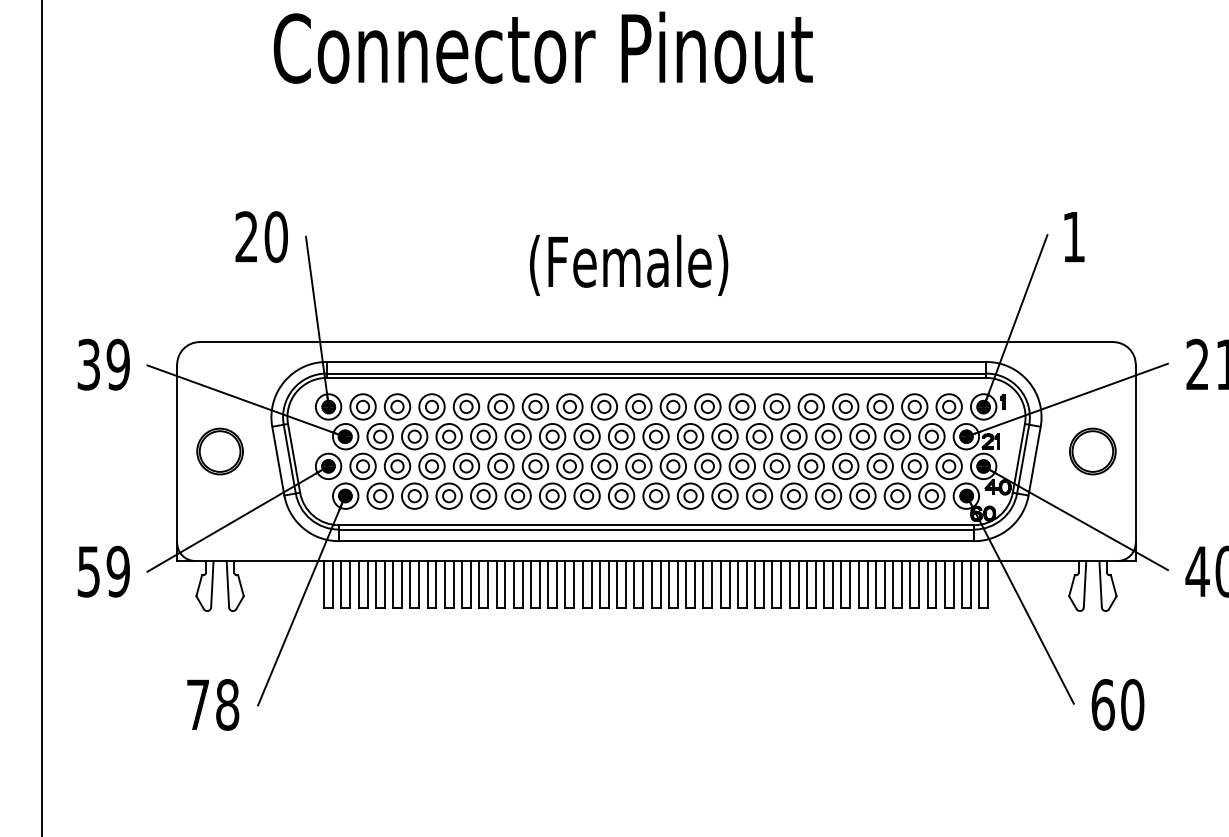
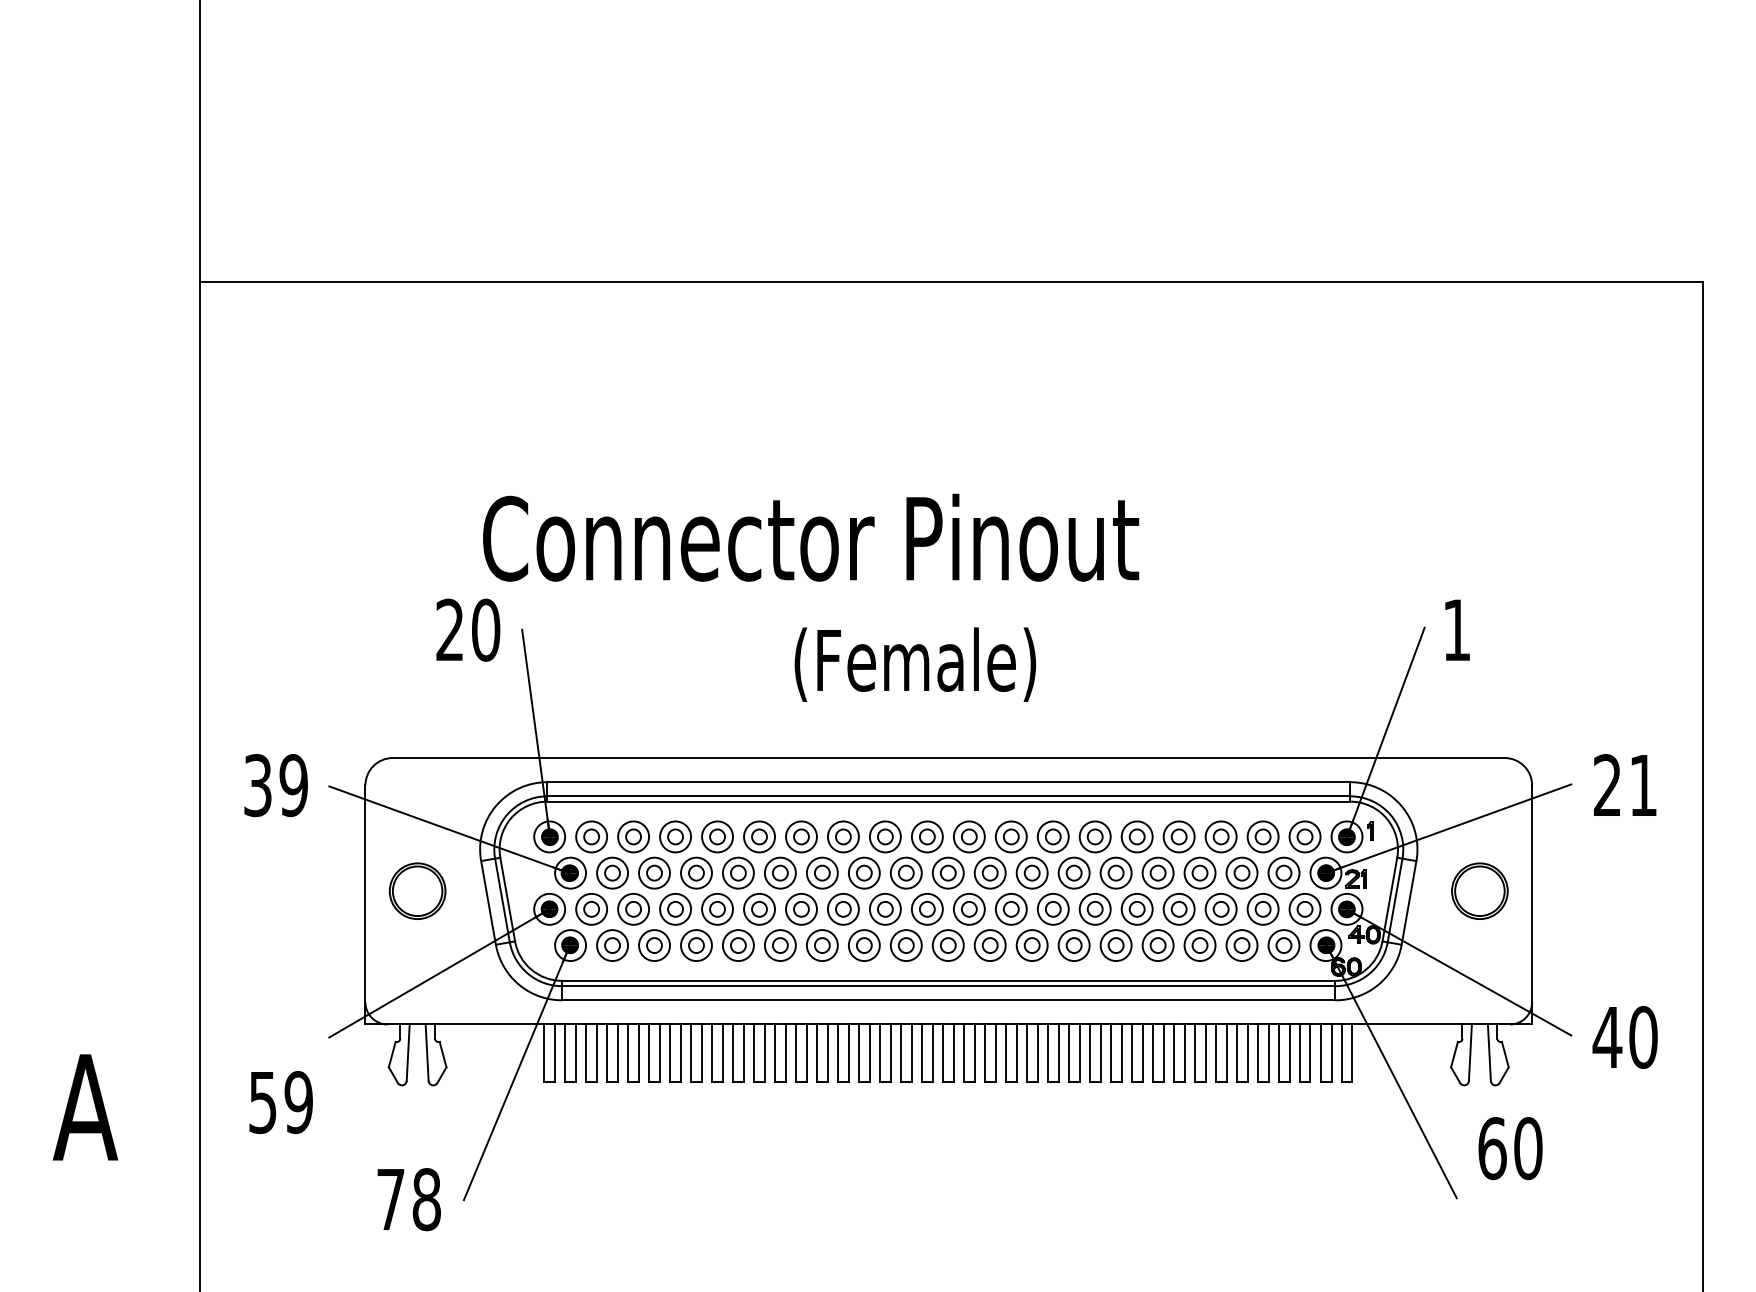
text: (543, 47) -> (811, 537), moved
text: (103, 571) -> (280, 1102), moved
text: (1117, 704) -> (1510, 1148), moved

